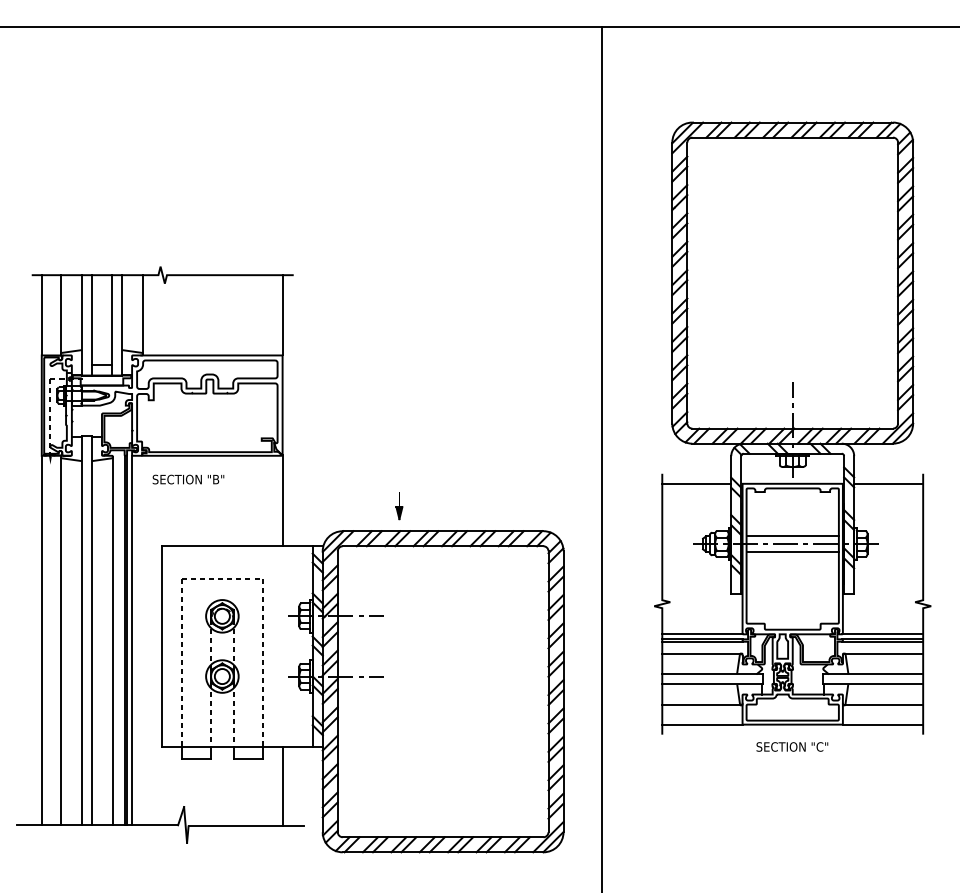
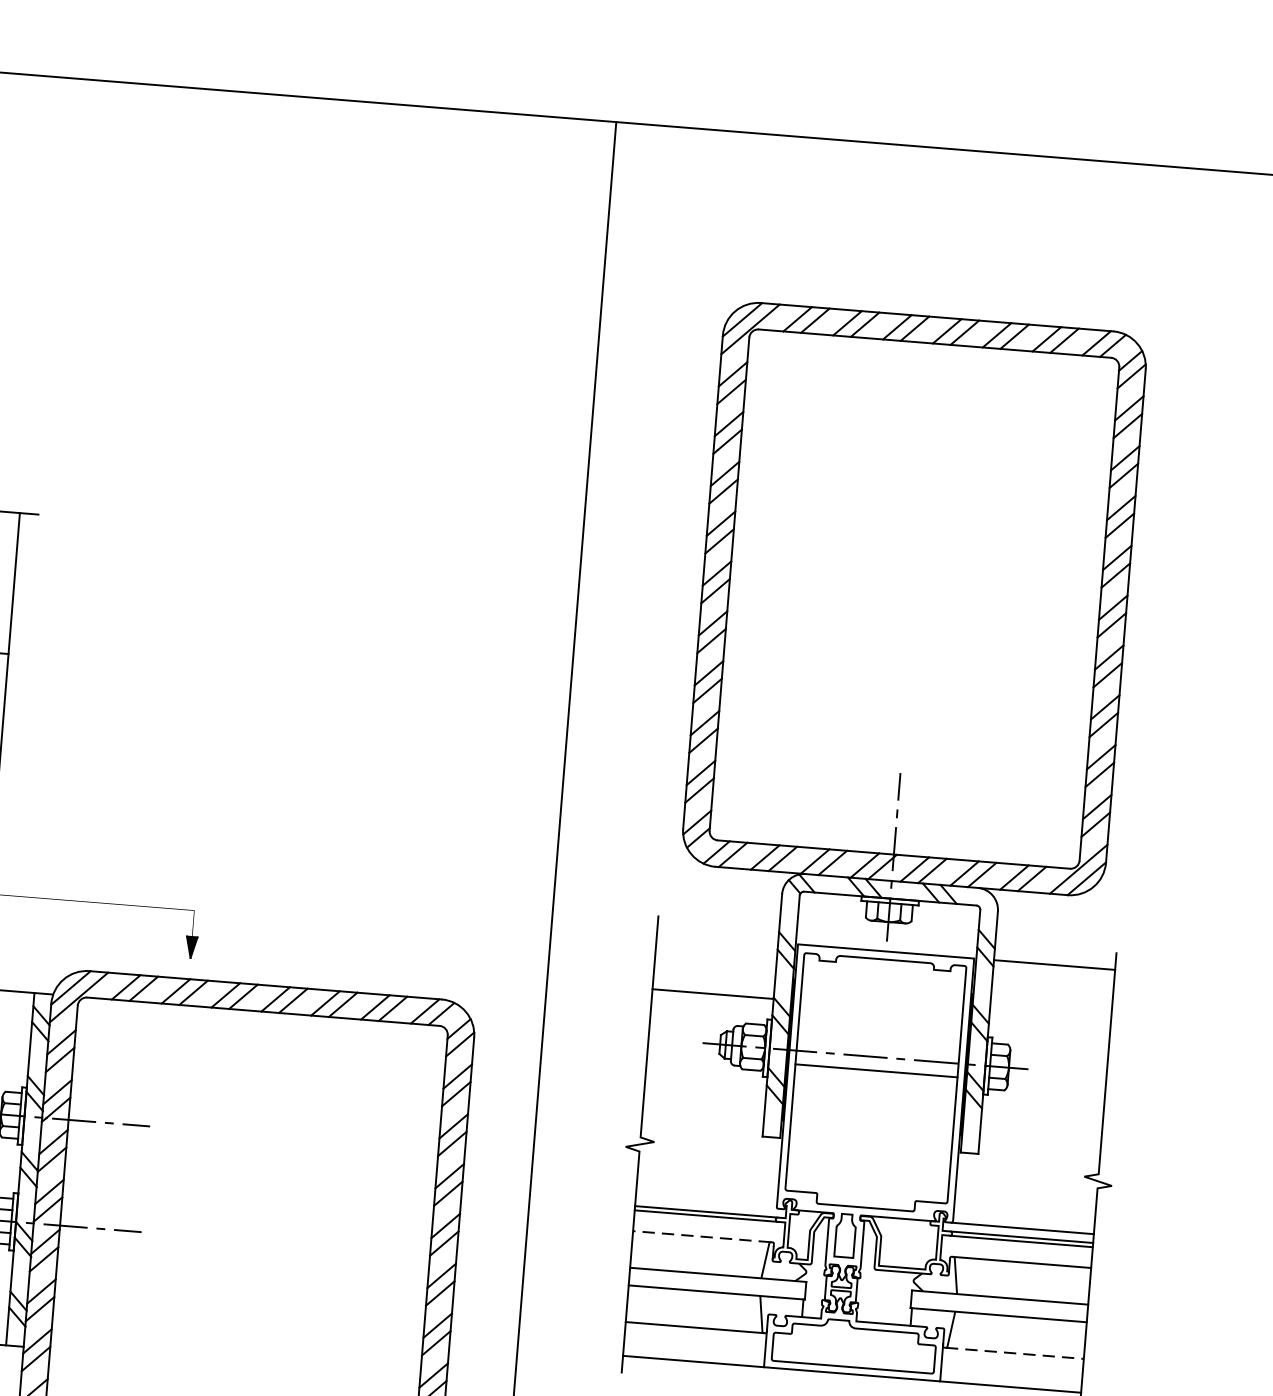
line: (696, 483) -> (712, 993), moved
line: (792, 536) -> (878, 1043), removed
line: (702, 634) -> (706, 1203), removed
line: (701, 653) -> (701, 1236), solid -> dashed
line: (884, 705) -> (1015, 1353), solid -> dashed

